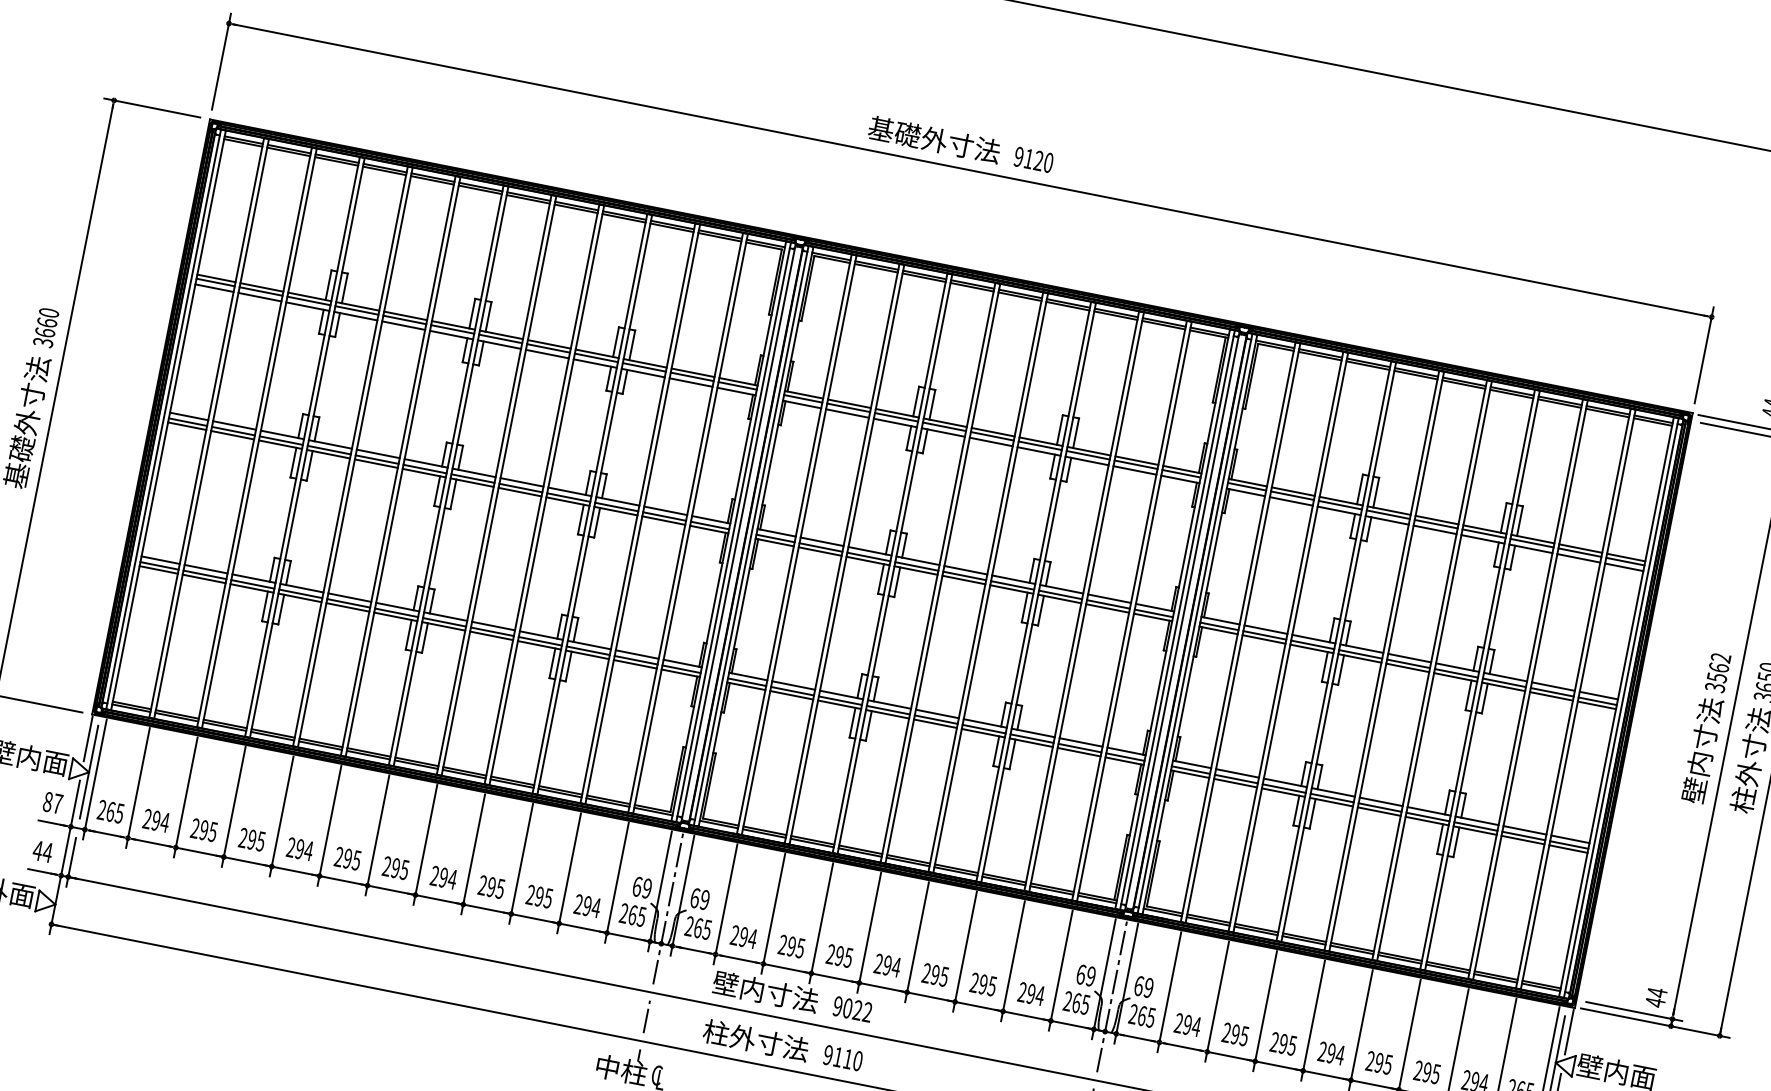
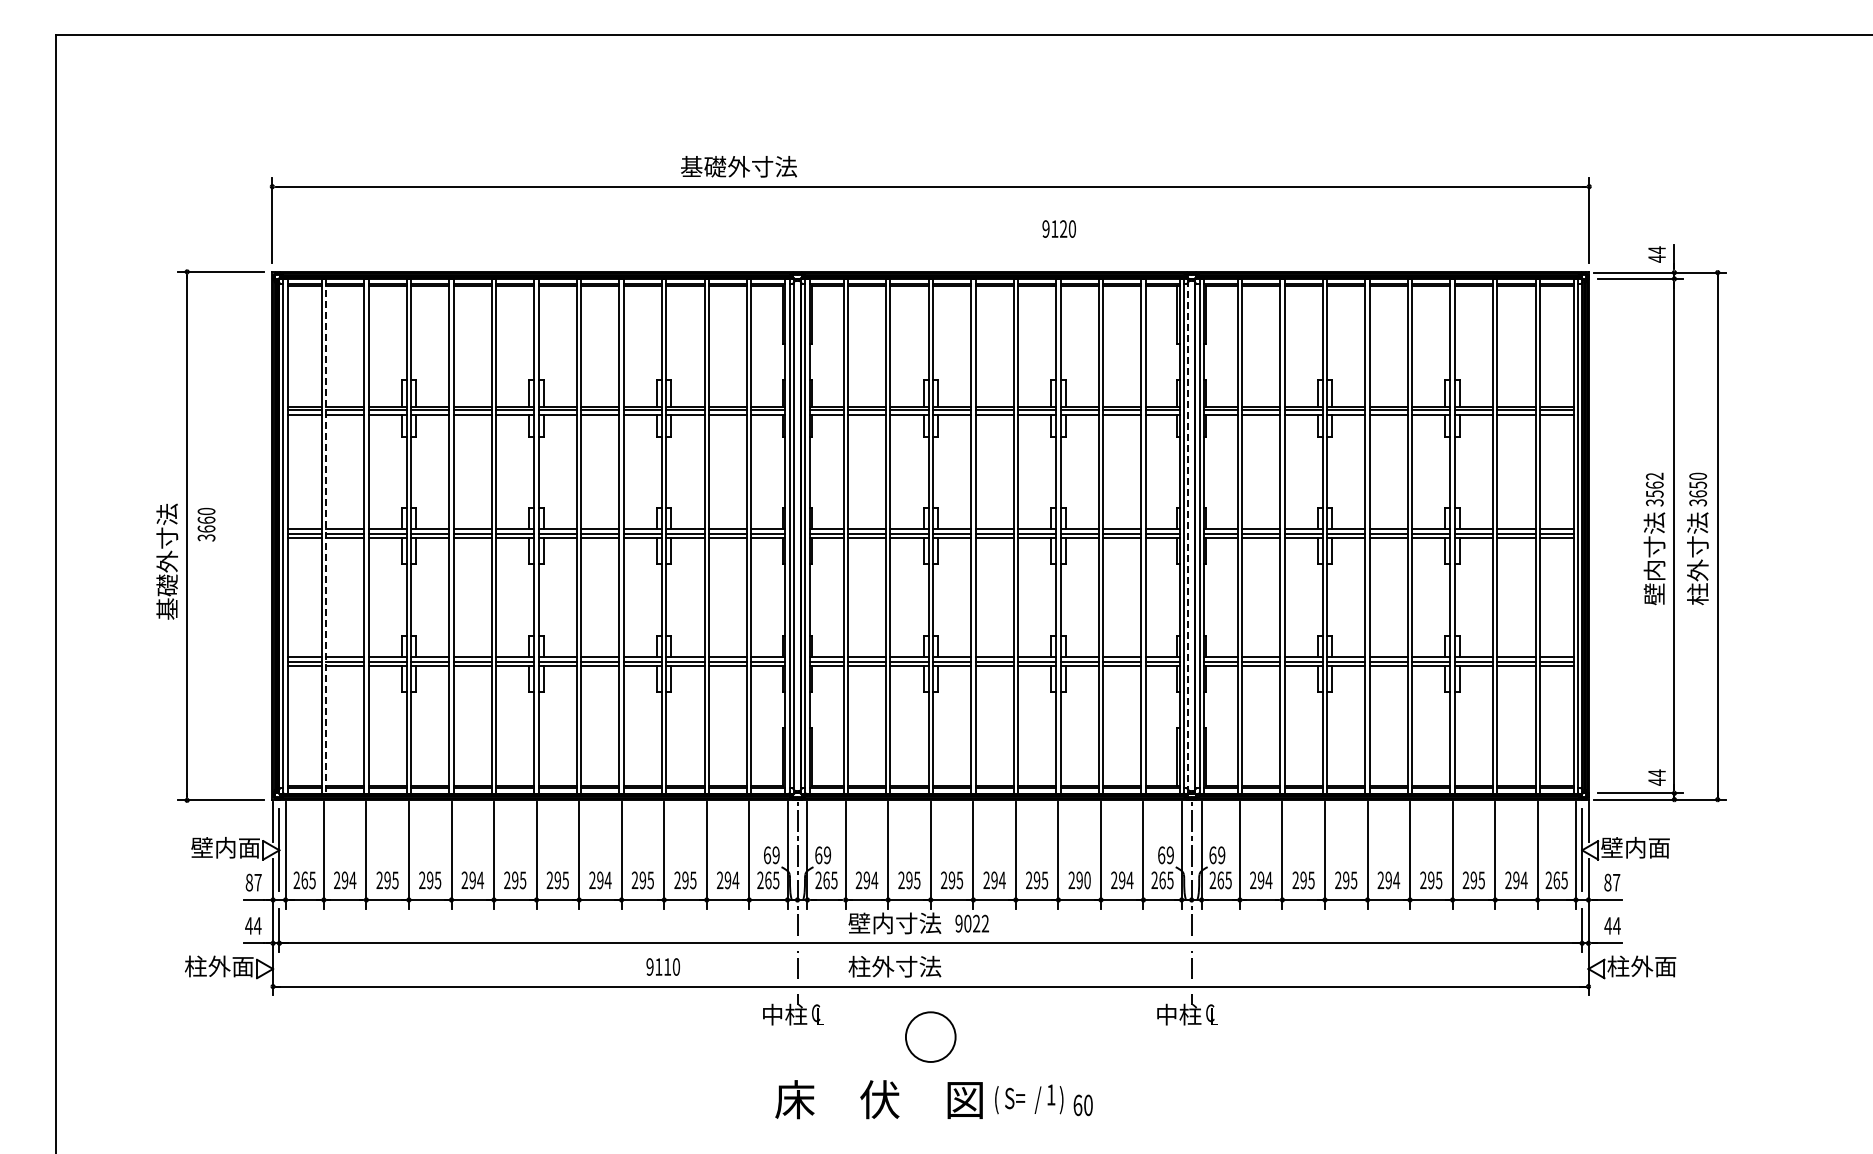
text: (934, 139) -> (738, 166), moved
text: (1033, 159) -> (1058, 228), moved
text: (46, 327) -> (206, 524), moved
line: (212, 429) -> (326, 536), solid -> dashed
line: (1182, 620) -> (1188, 535), solid -> dashed
text: (992, 986) -> (1087, 880), 295 -> 290
text: (842, 1057) -> (662, 966), moved

